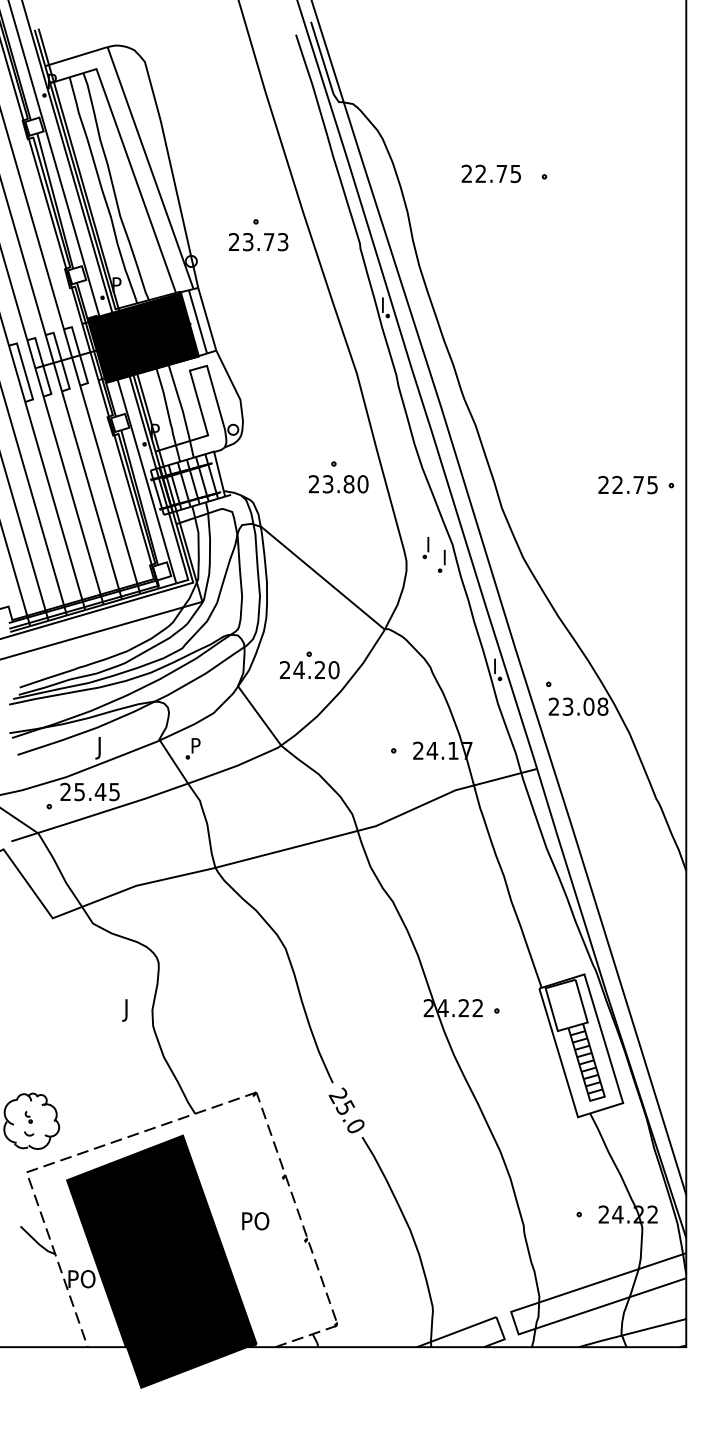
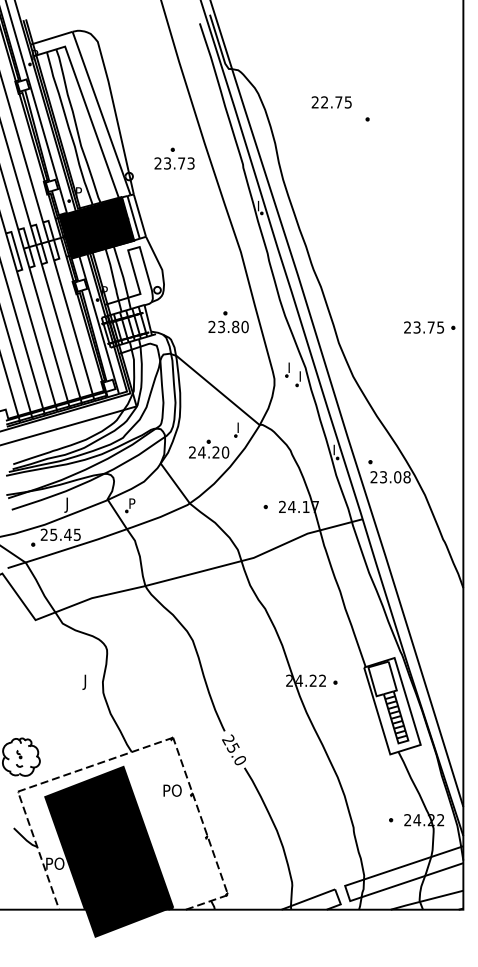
text: (490, 173) -> (331, 102), moved
text: (616, 484) -> (416, 327), 22.75 -> 23.75
part: (350, 636) -> (236, 429), added
text: (255, 1220) -> (172, 790), moved

